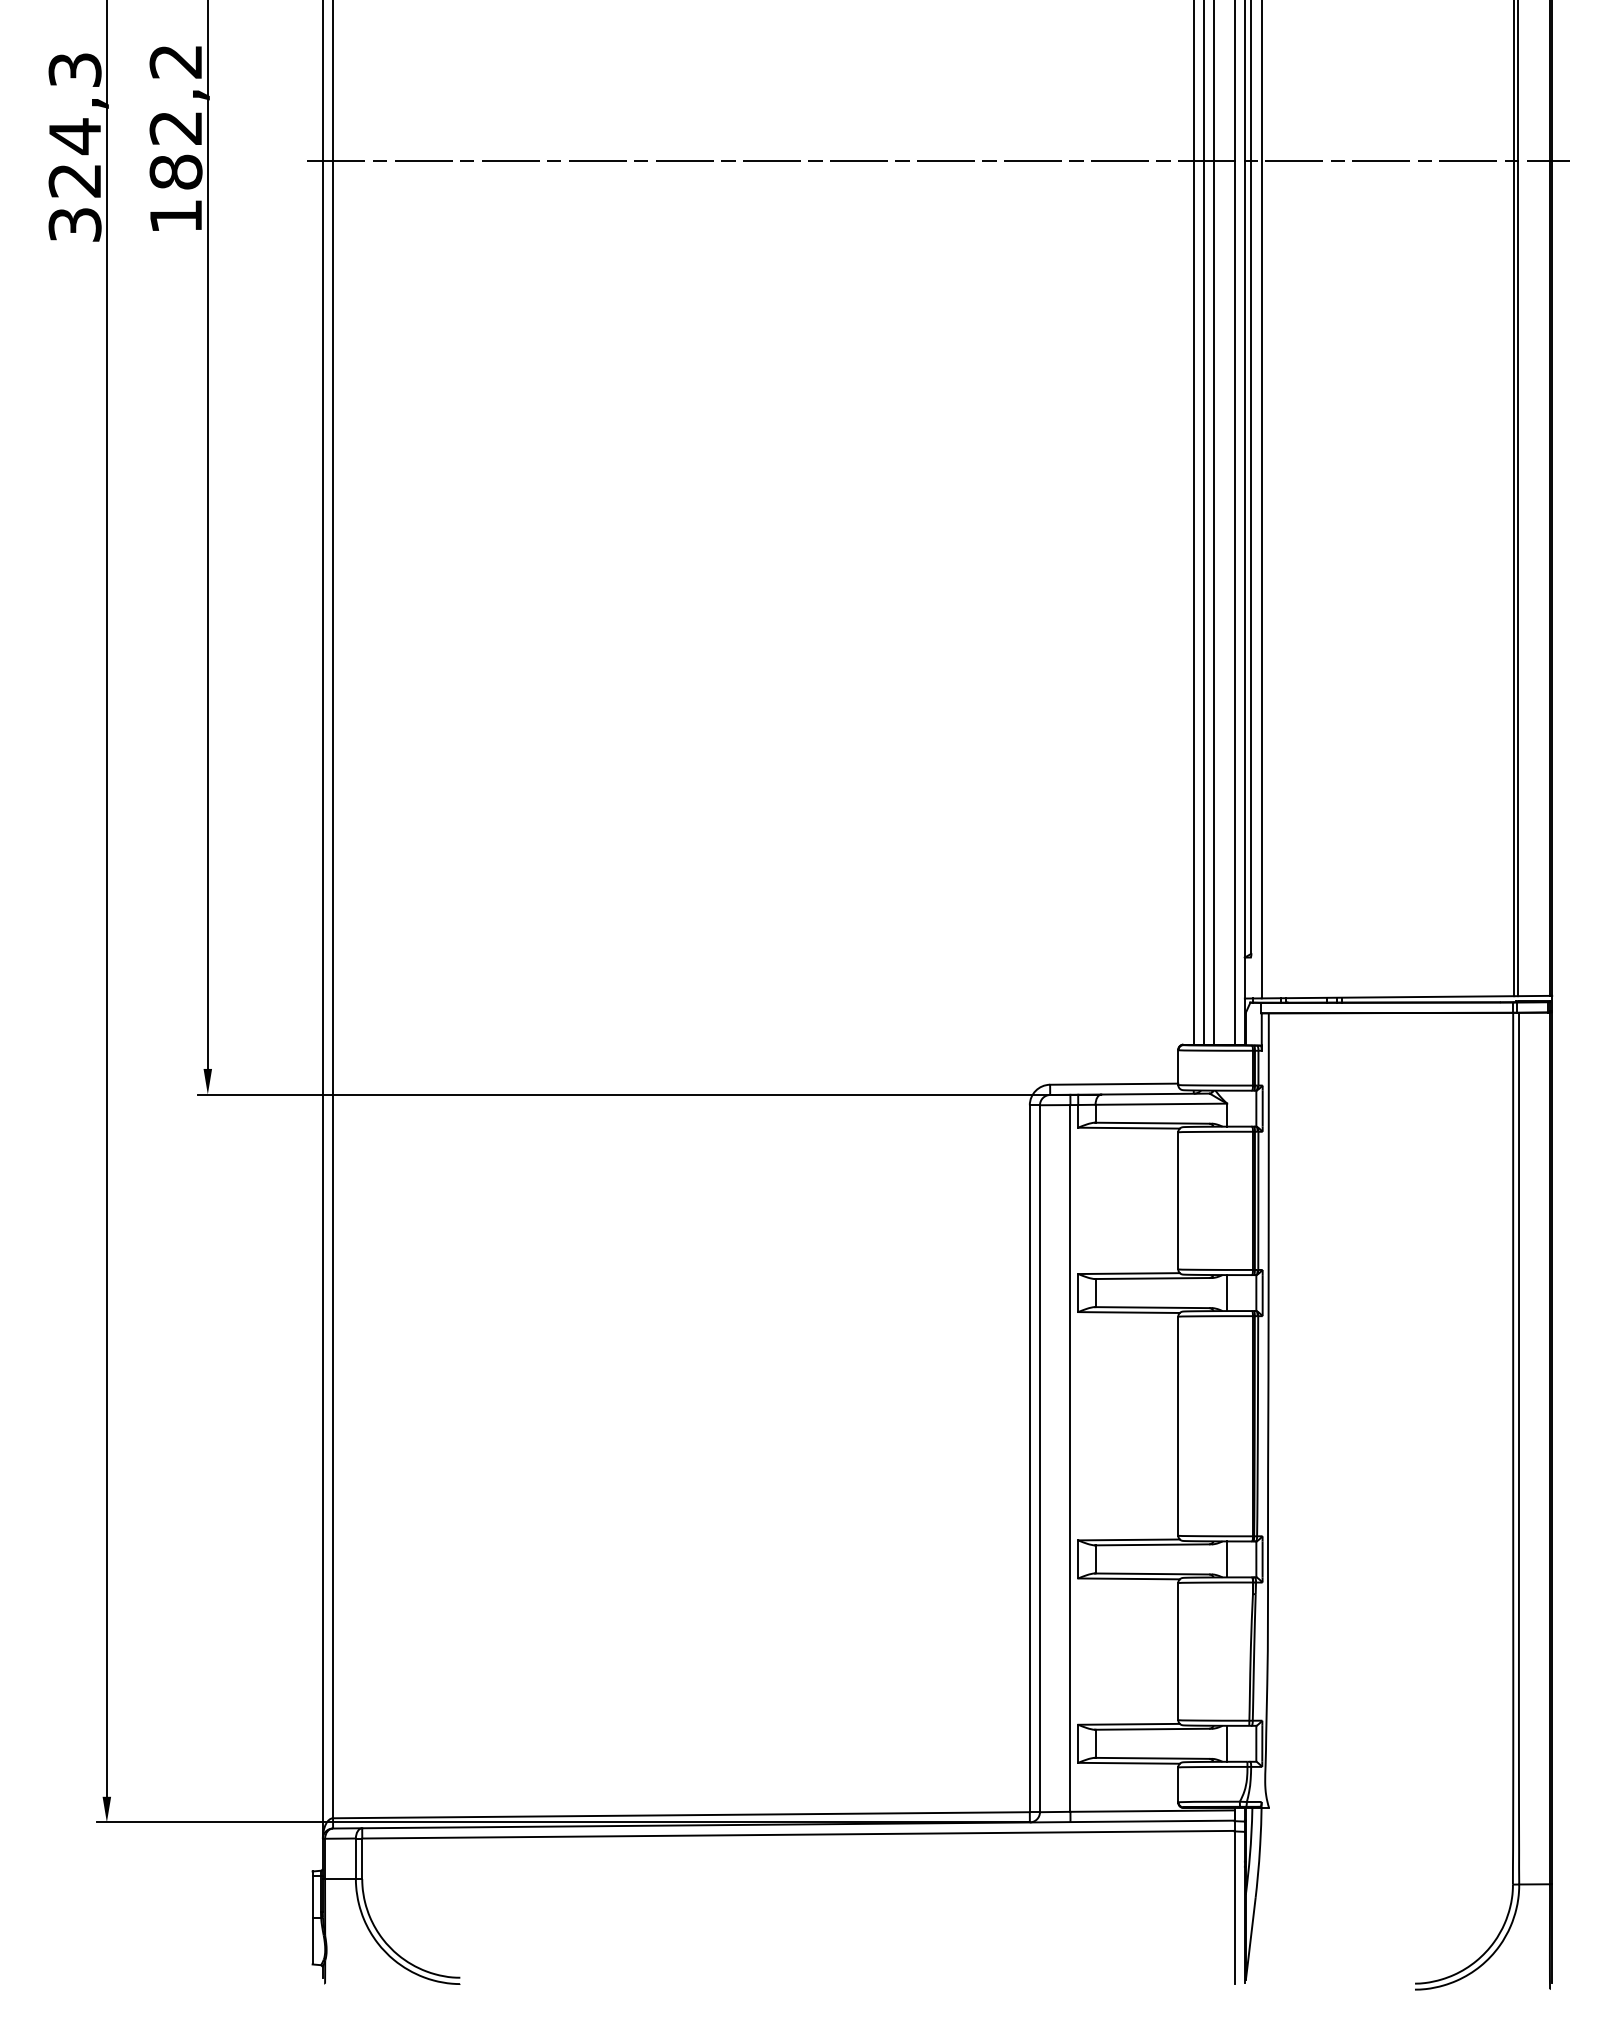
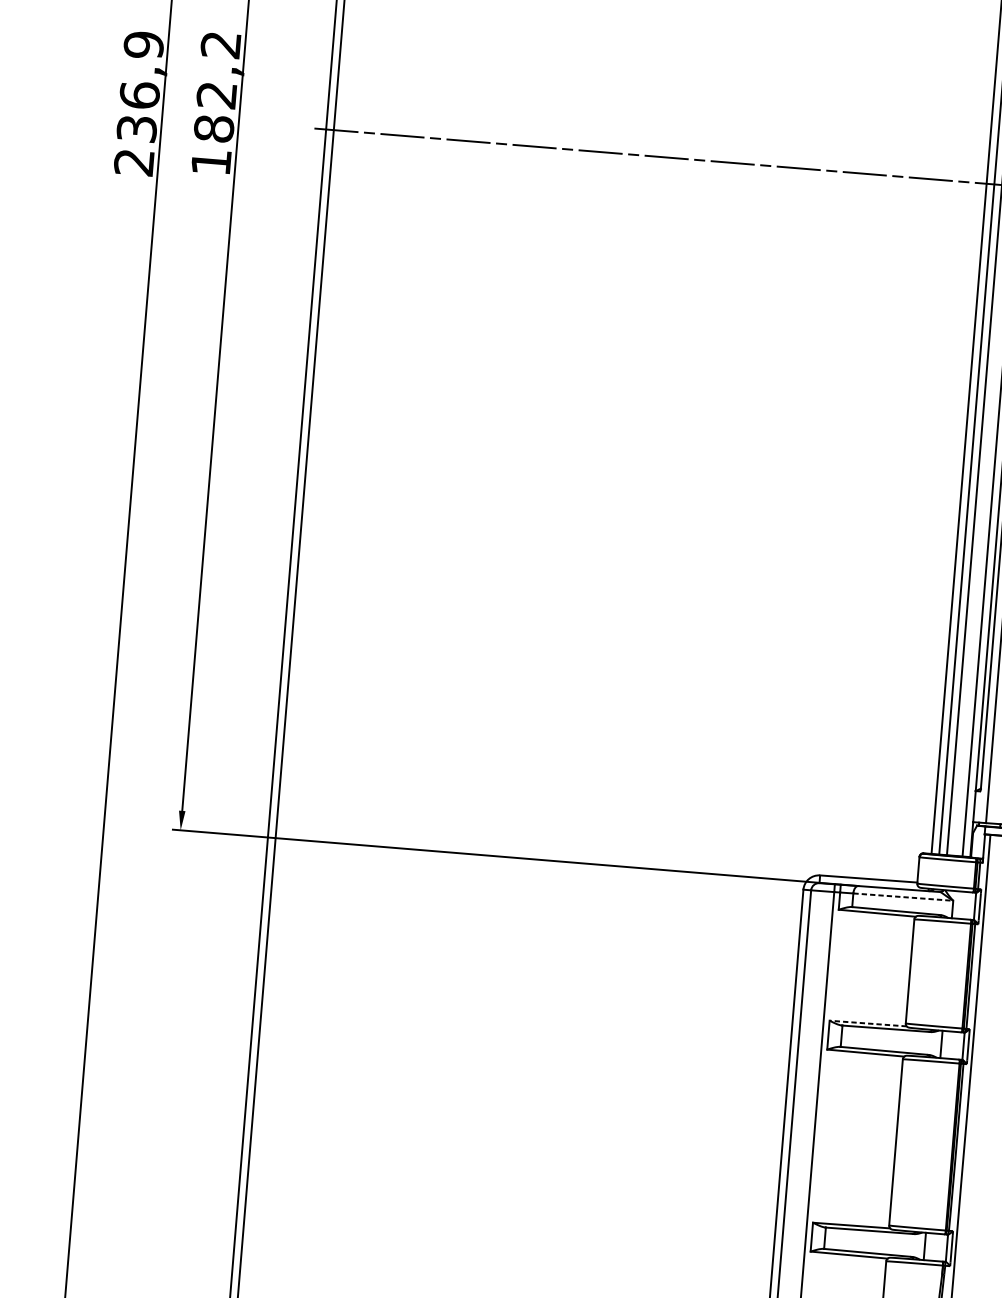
text: (74, 146) -> (138, 102), 324,3 -> 236,9
line: (1161, 1104) -> (903, 897), solid -> dashed
line: (1129, 1273) -> (868, 1023), solid -> dashed

